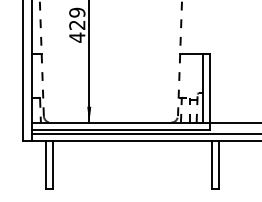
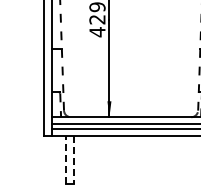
line: (46, 165) -> (66, 160), solid -> dashed
line: (53, 165) -> (73, 160), solid -> dashed

